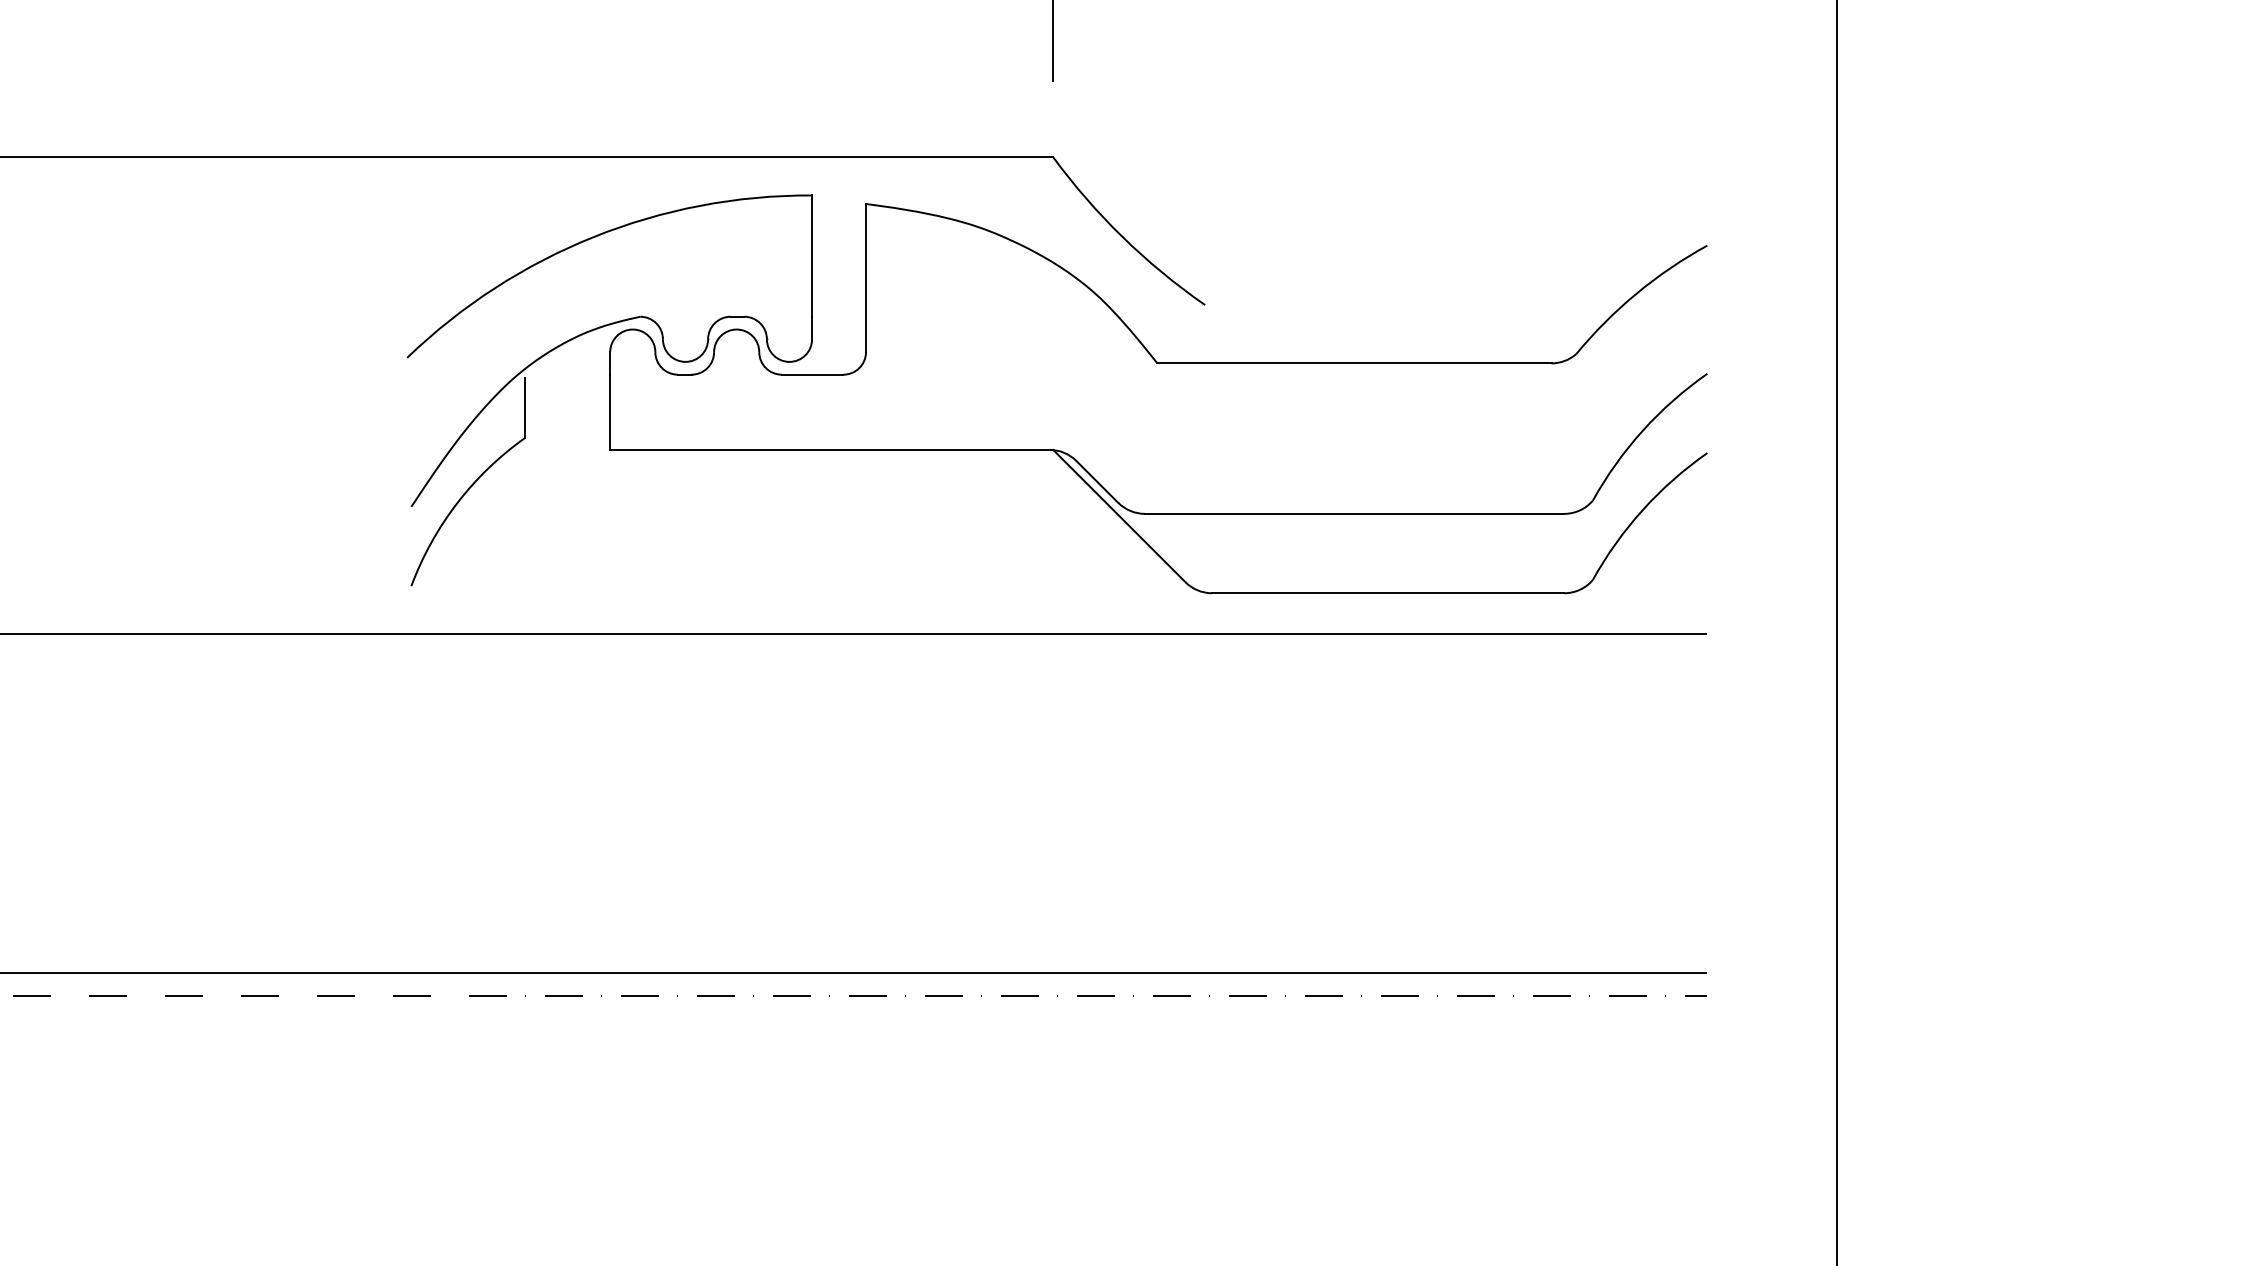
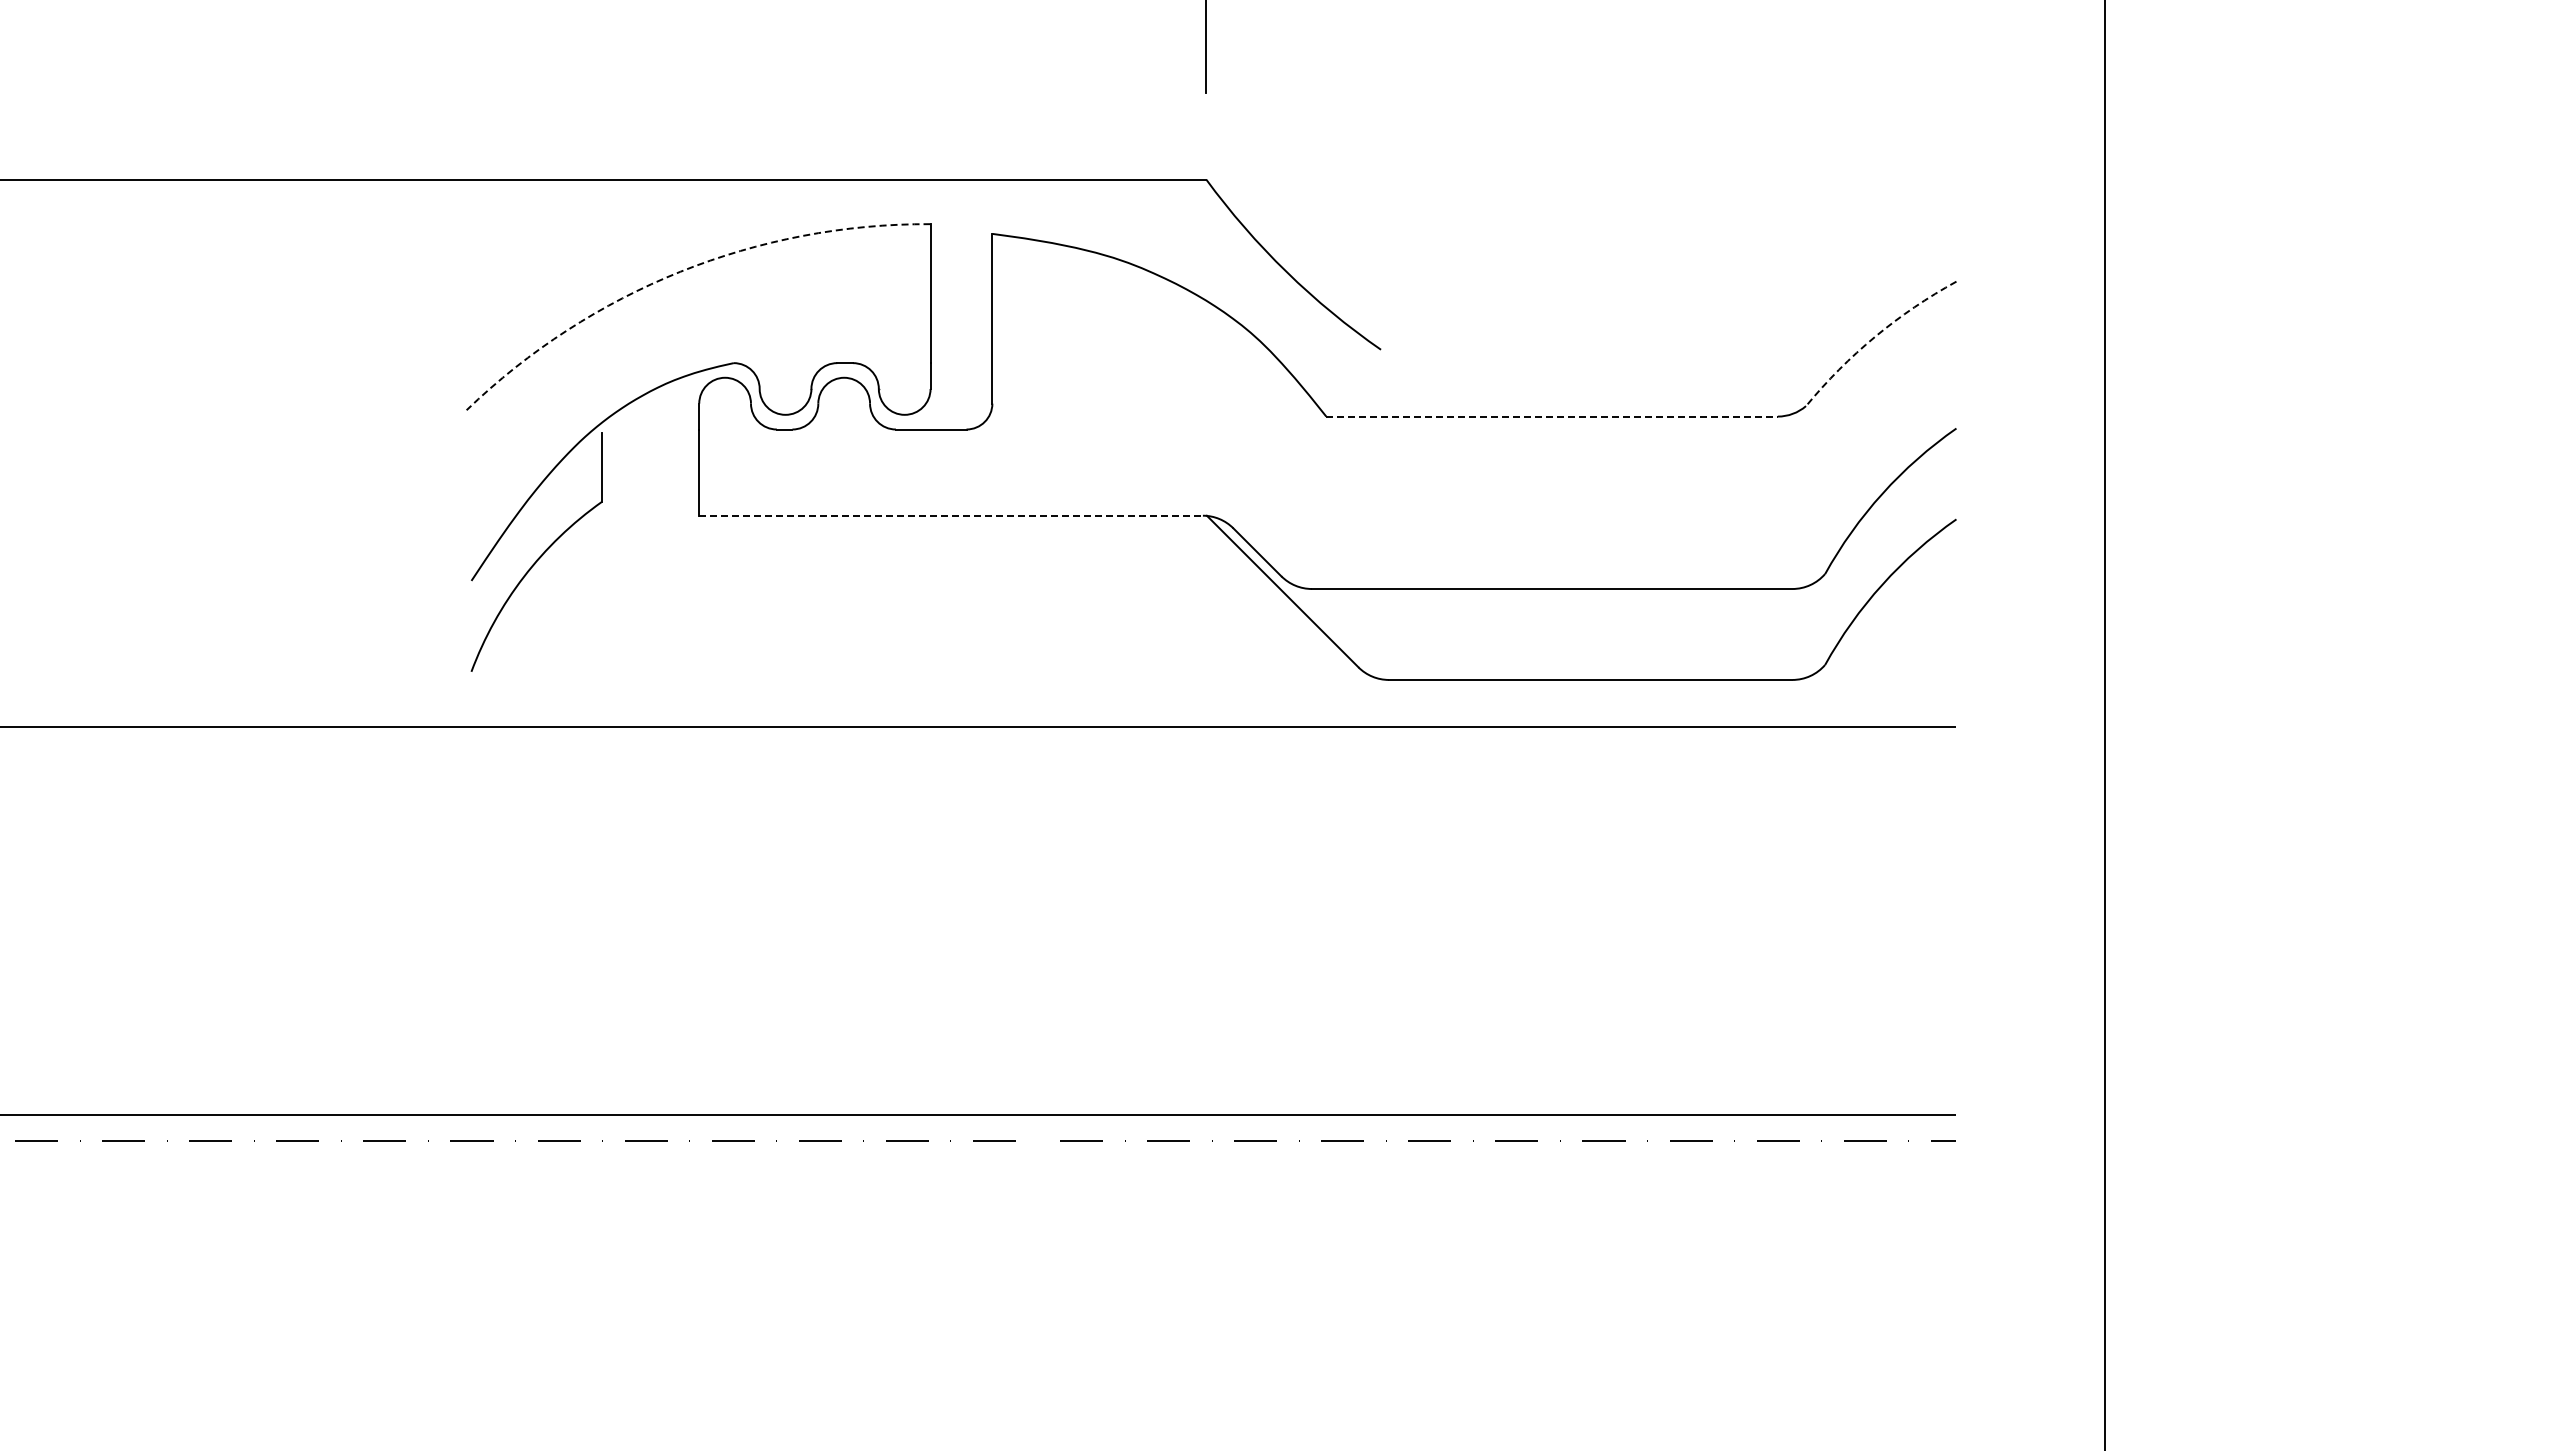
arc: (593, 236) -> (680, 271), solid -> dashed
arc: (1636, 293) -> (1875, 336), solid -> dashed
line: (1354, 363) -> (1552, 416), solid -> dashed
line: (830, 449) -> (951, 515), solid -> dashed

